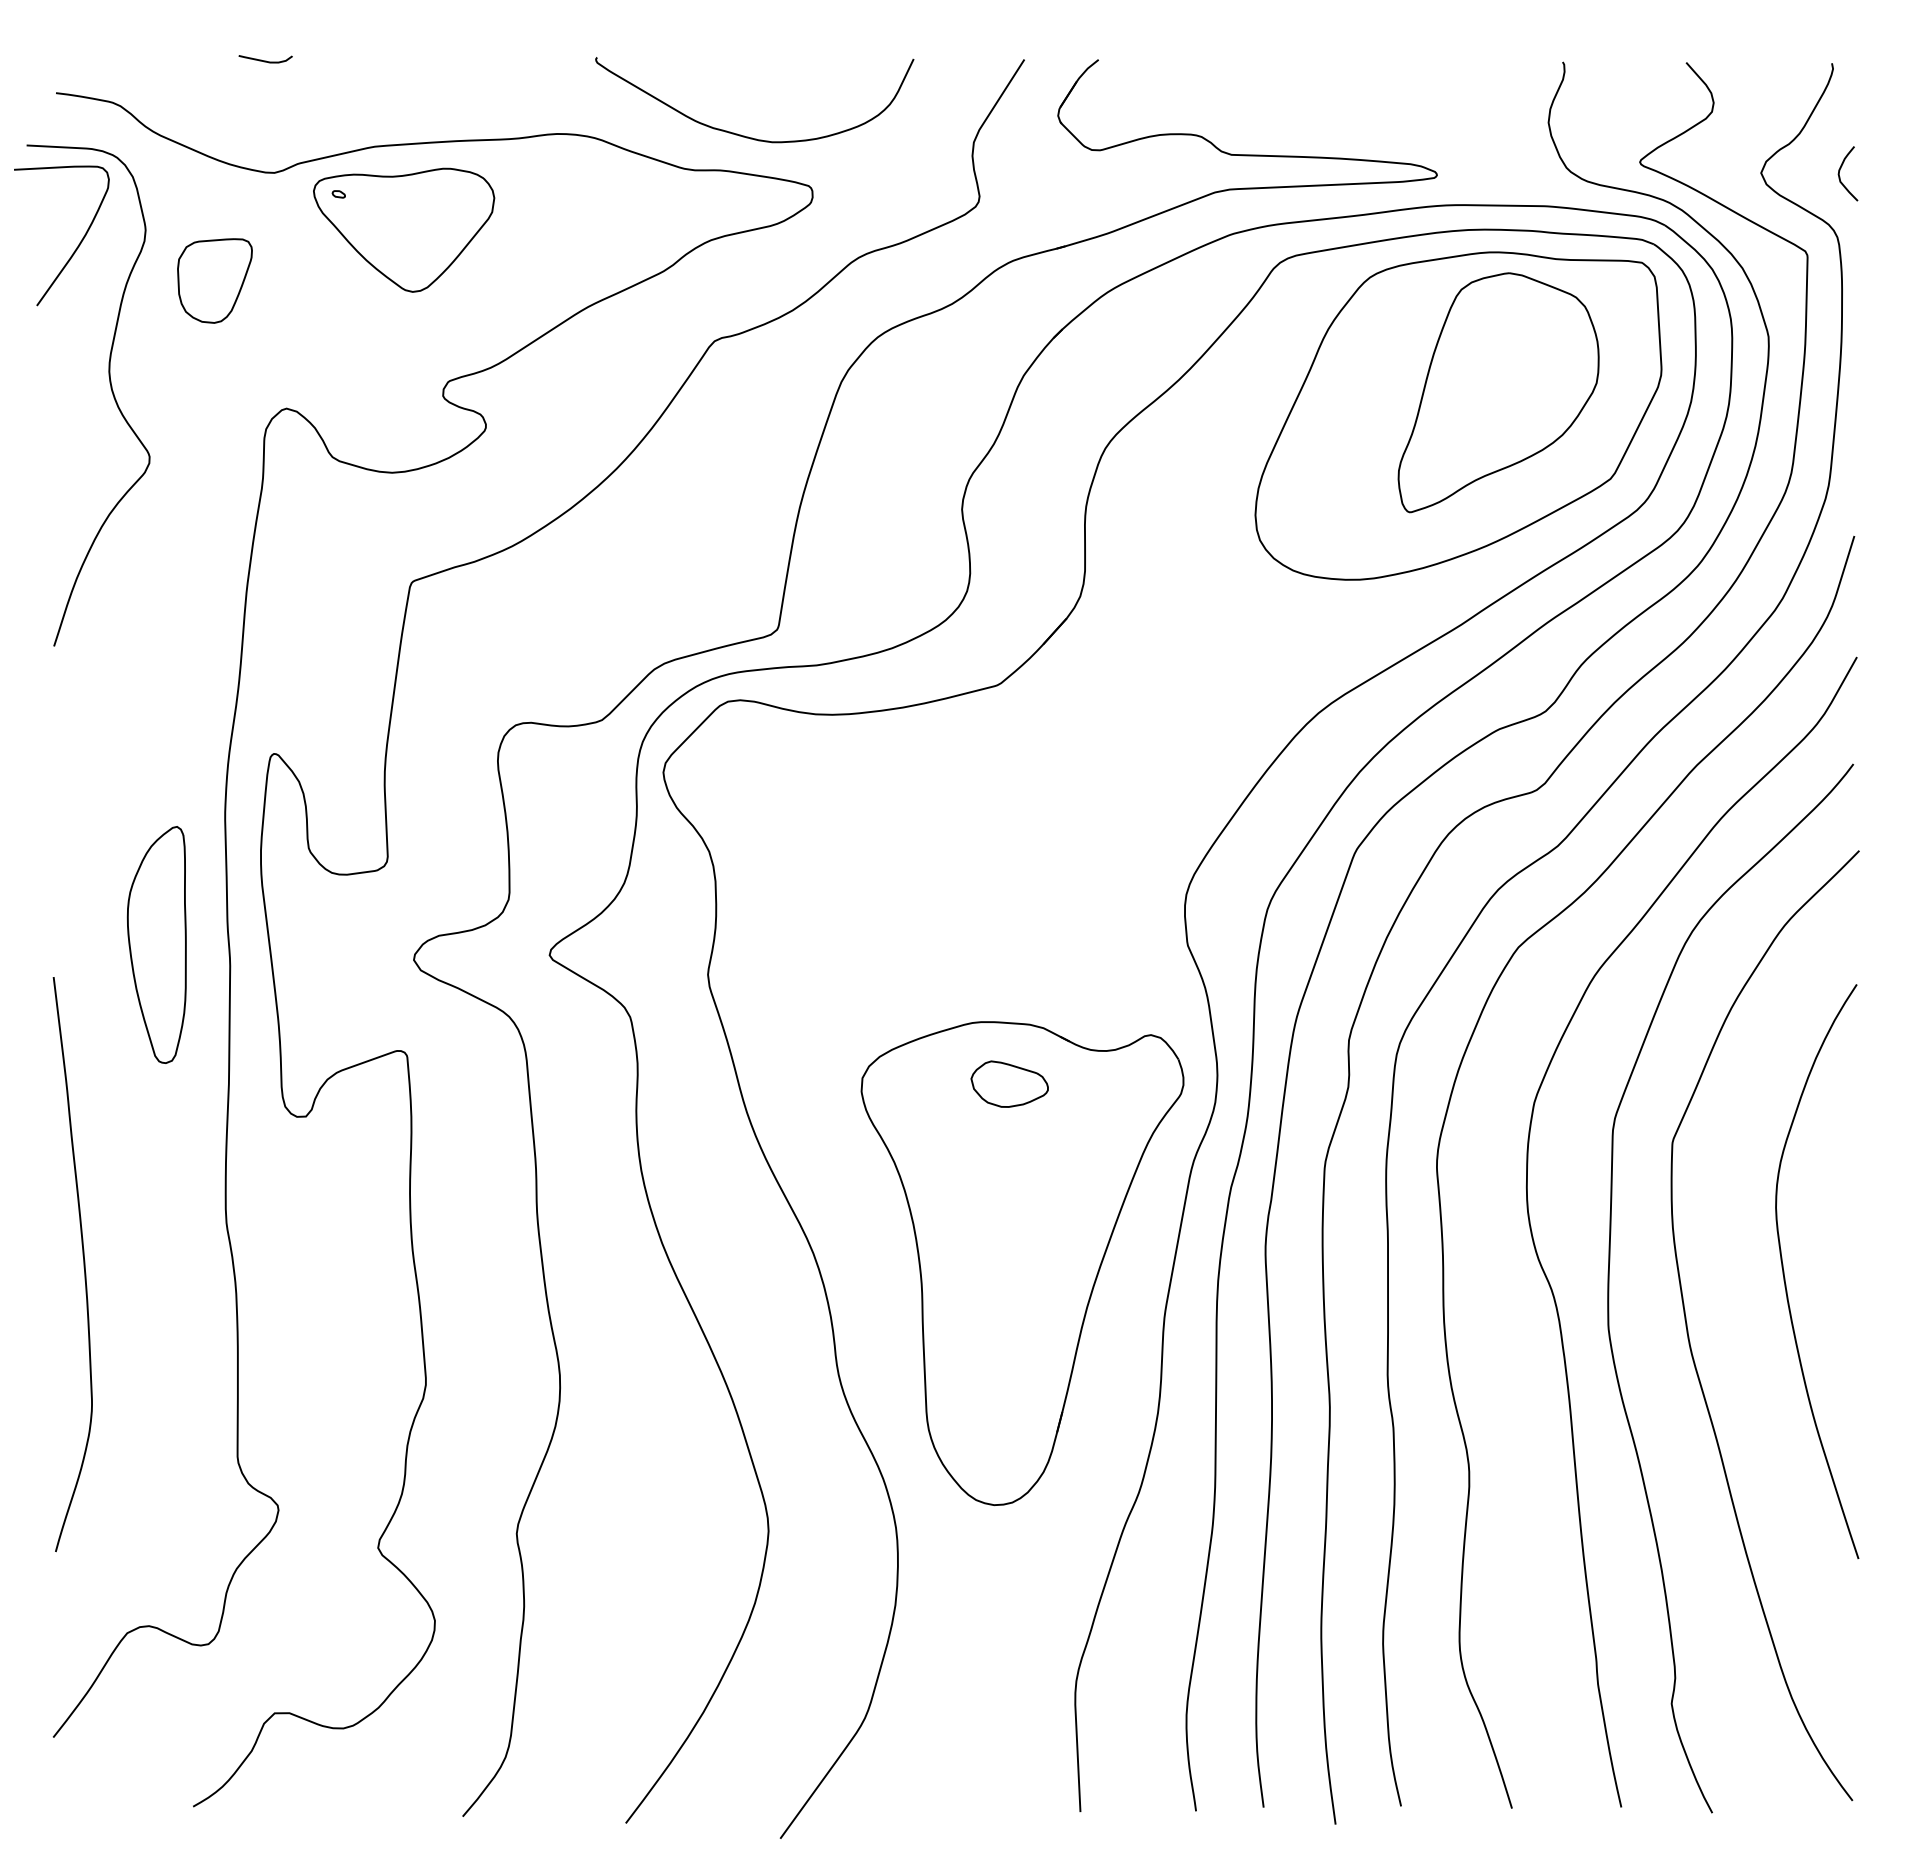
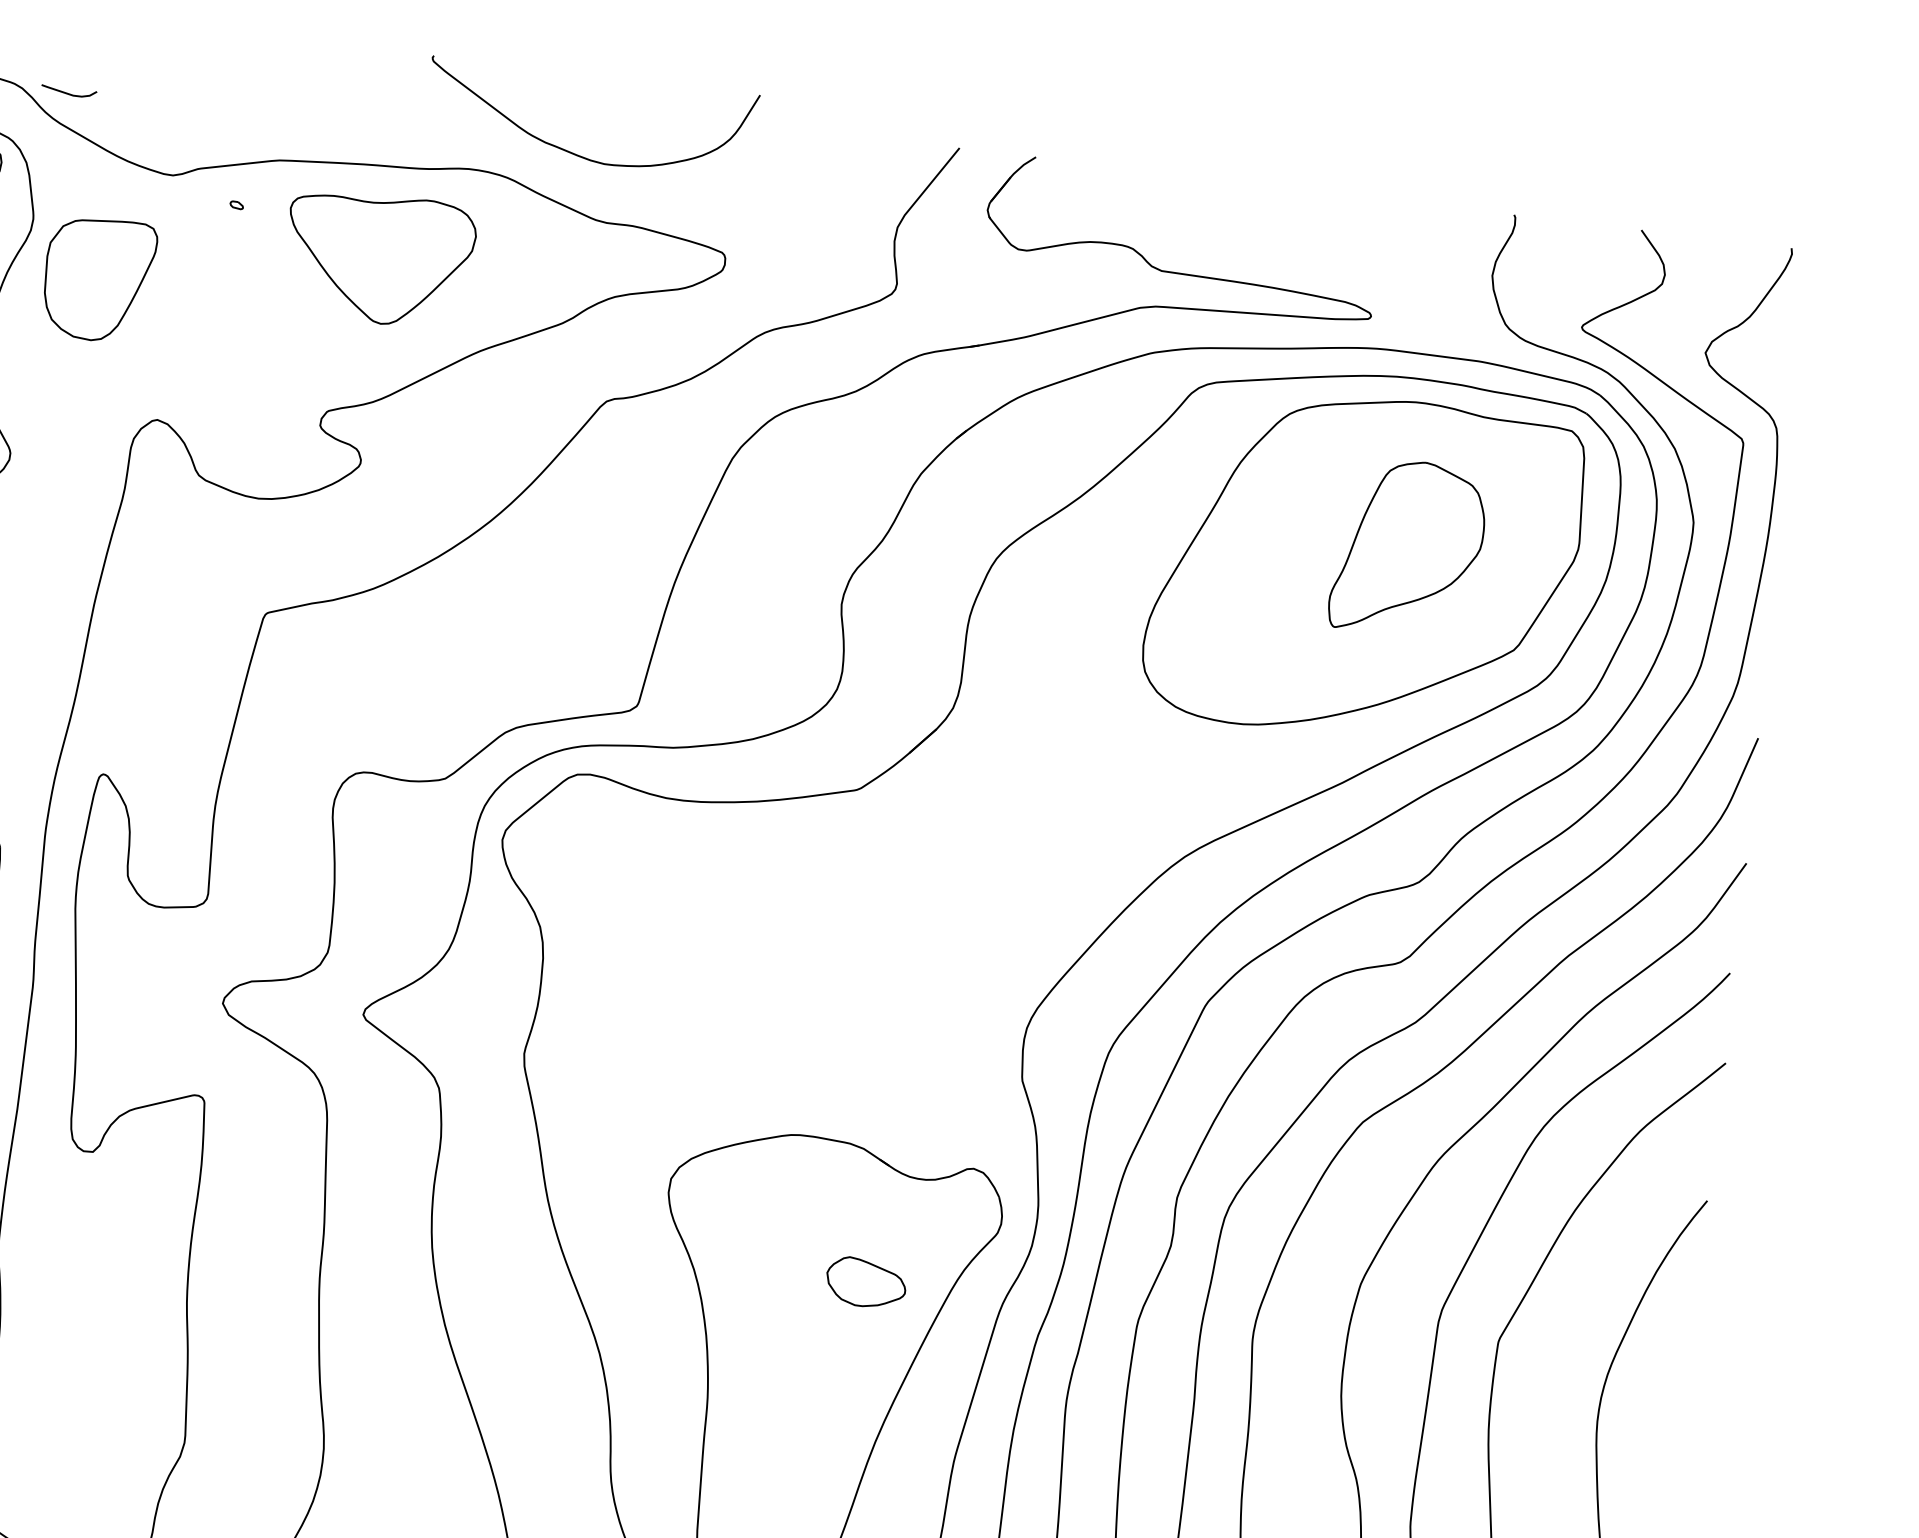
curve: (265, 60) -> (68, 92), moved
curve: (744, 135) -> (576, 153), moved
curve: (1840, 170) -> (1787, 359), removed
part: (404, 229) -> (379, 258), moved
part: (214, 280) -> (98, 279), size x1.4
part: (1498, 392) -> (1408, 547), size x0.7
part: (1009, 1083) -> (866, 1282), moved

